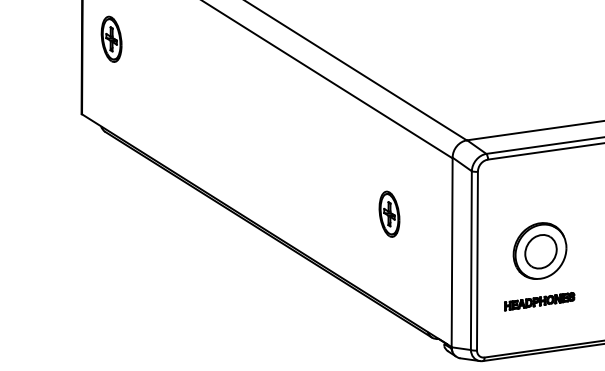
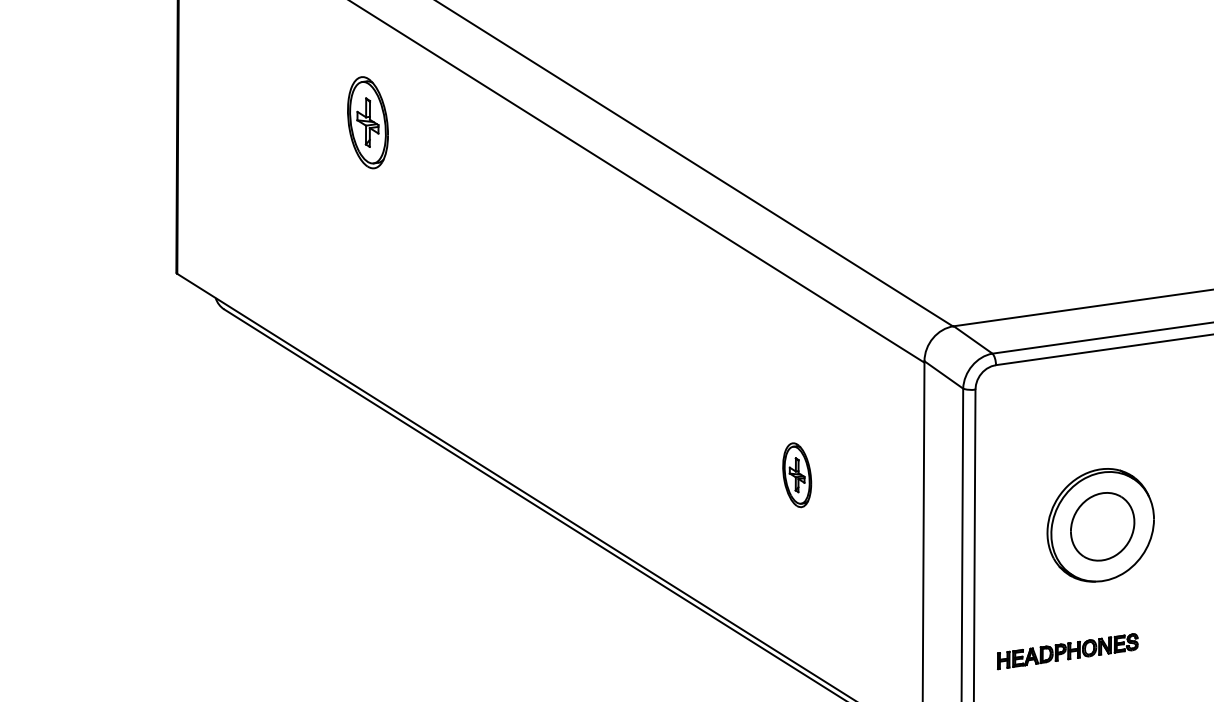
part: (111, 38) -> (367, 120), moved
part: (389, 213) -> (797, 473), size x0.7
part: (539, 250) -> (1099, 524), moved
part: (539, 301) -> (1067, 651), moved

